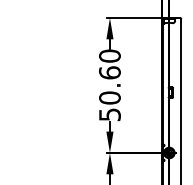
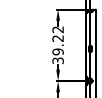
text: (108, 84) -> (57, 44), 50.60 -> 39.22

